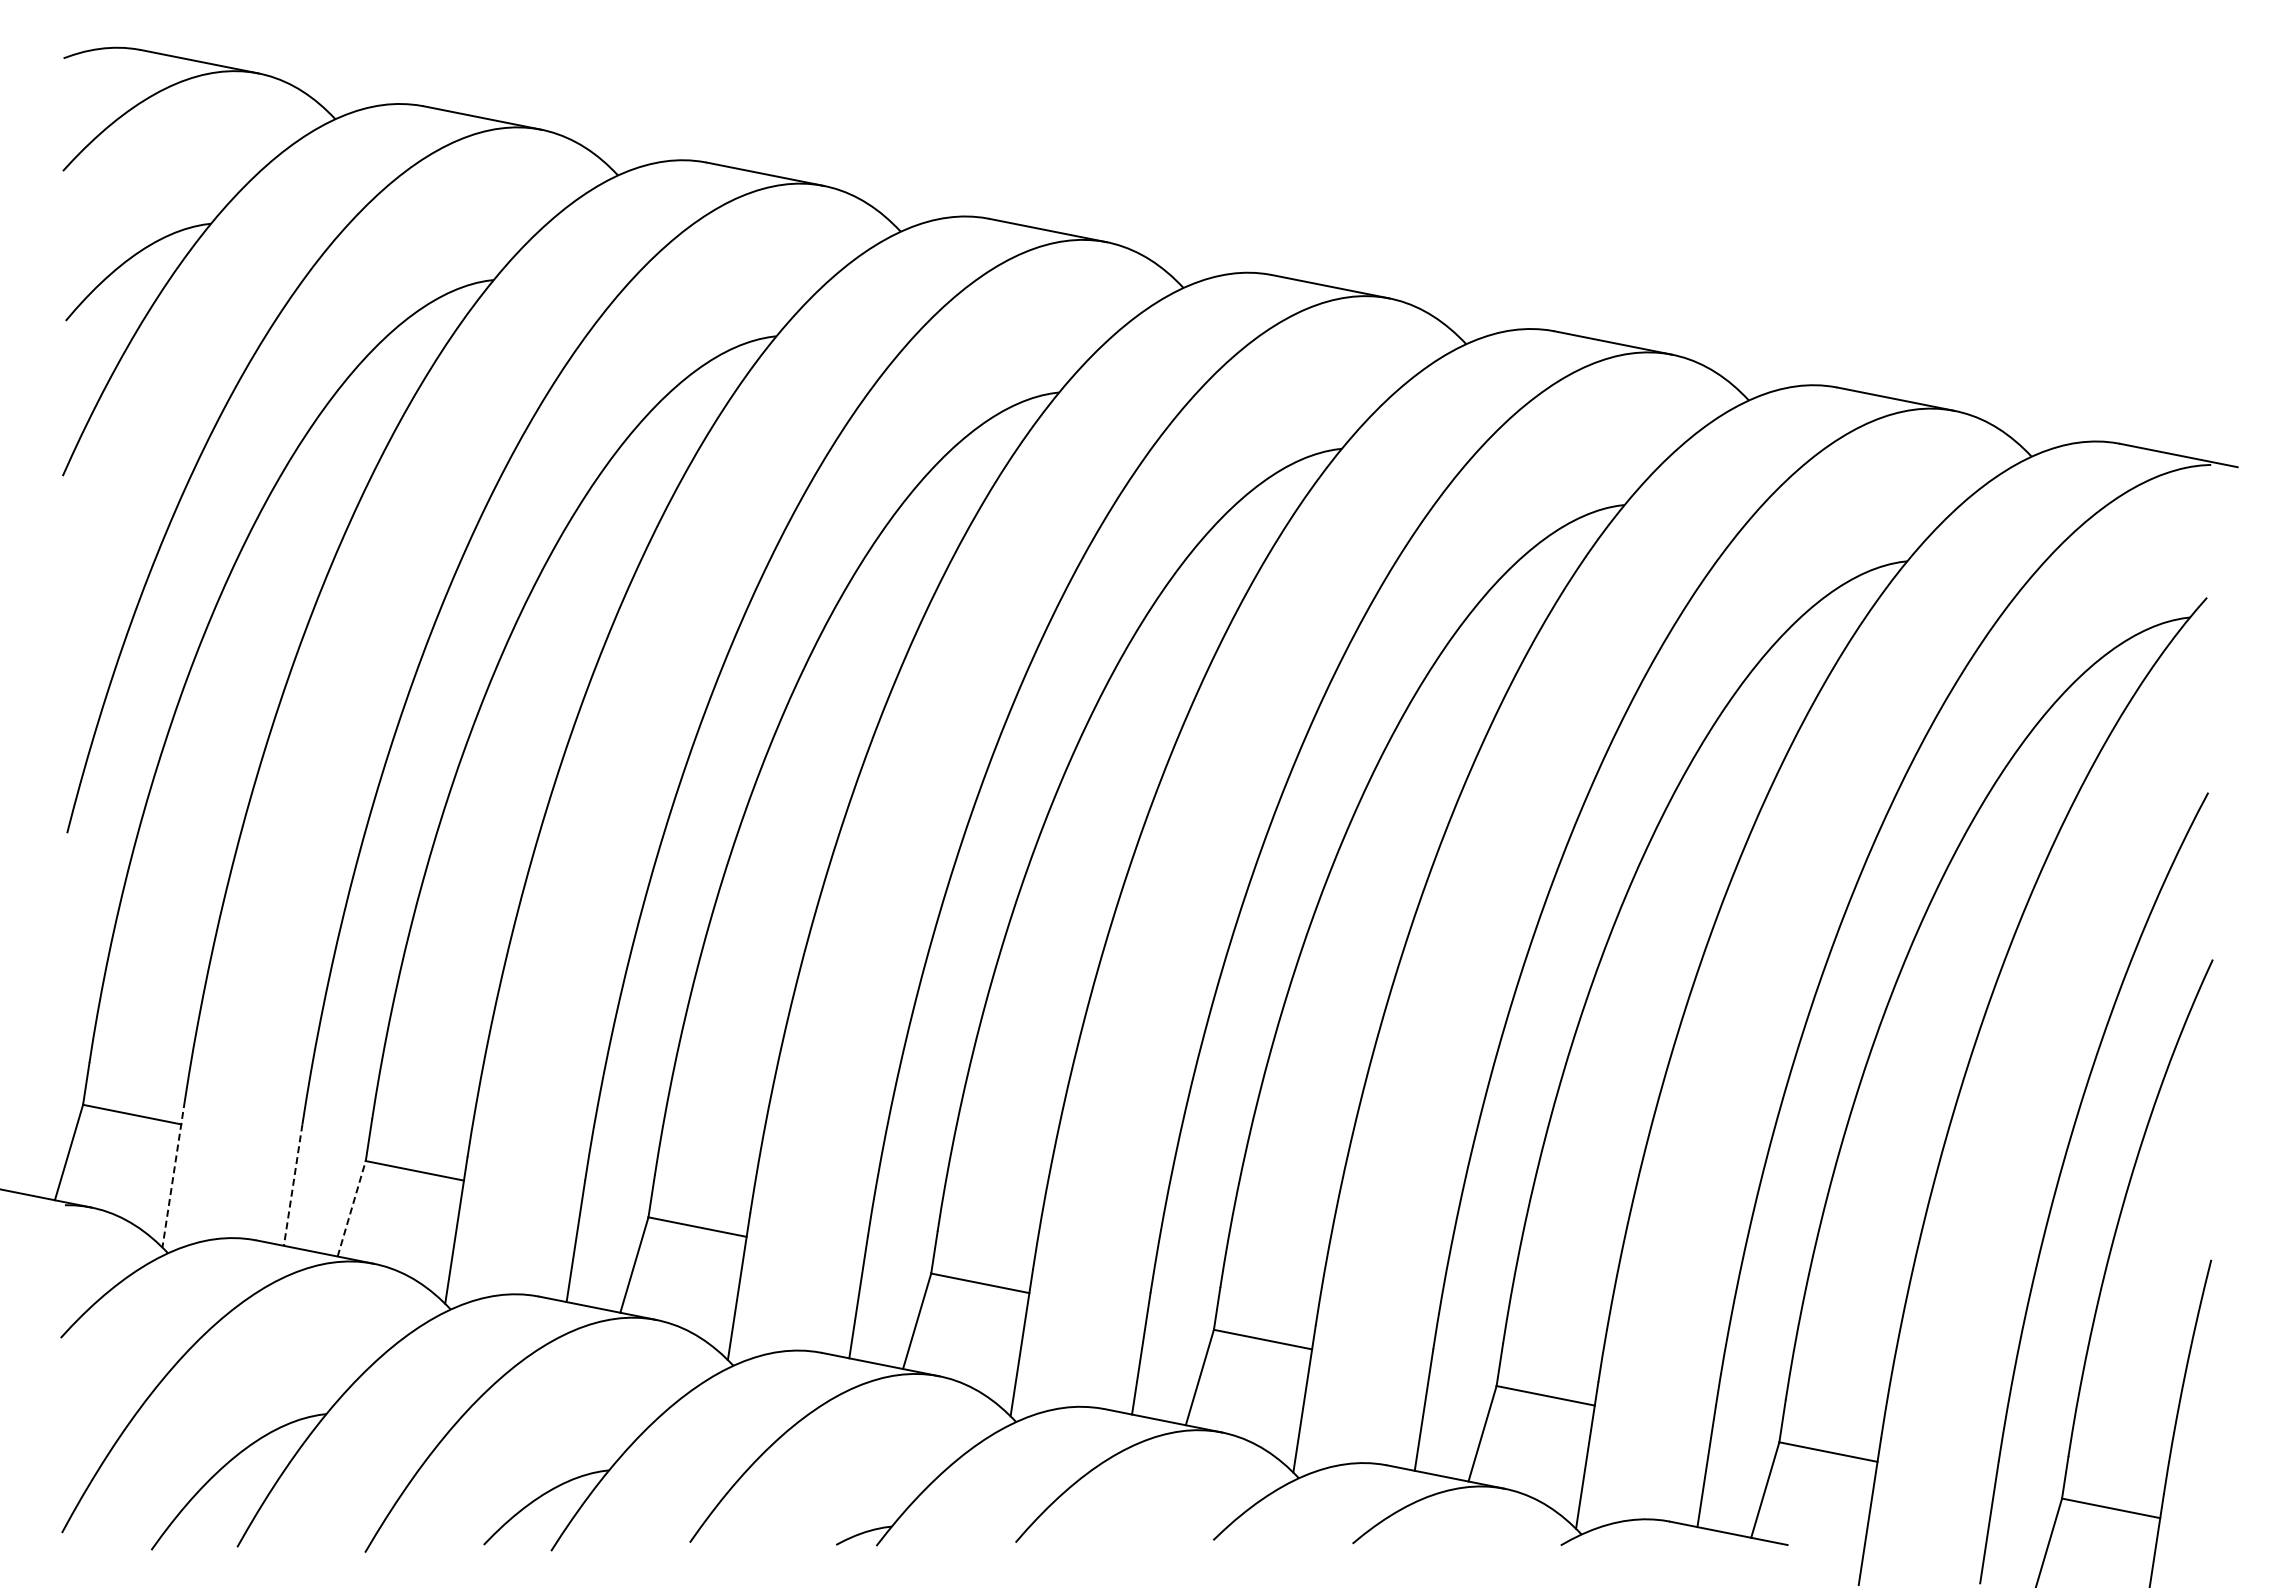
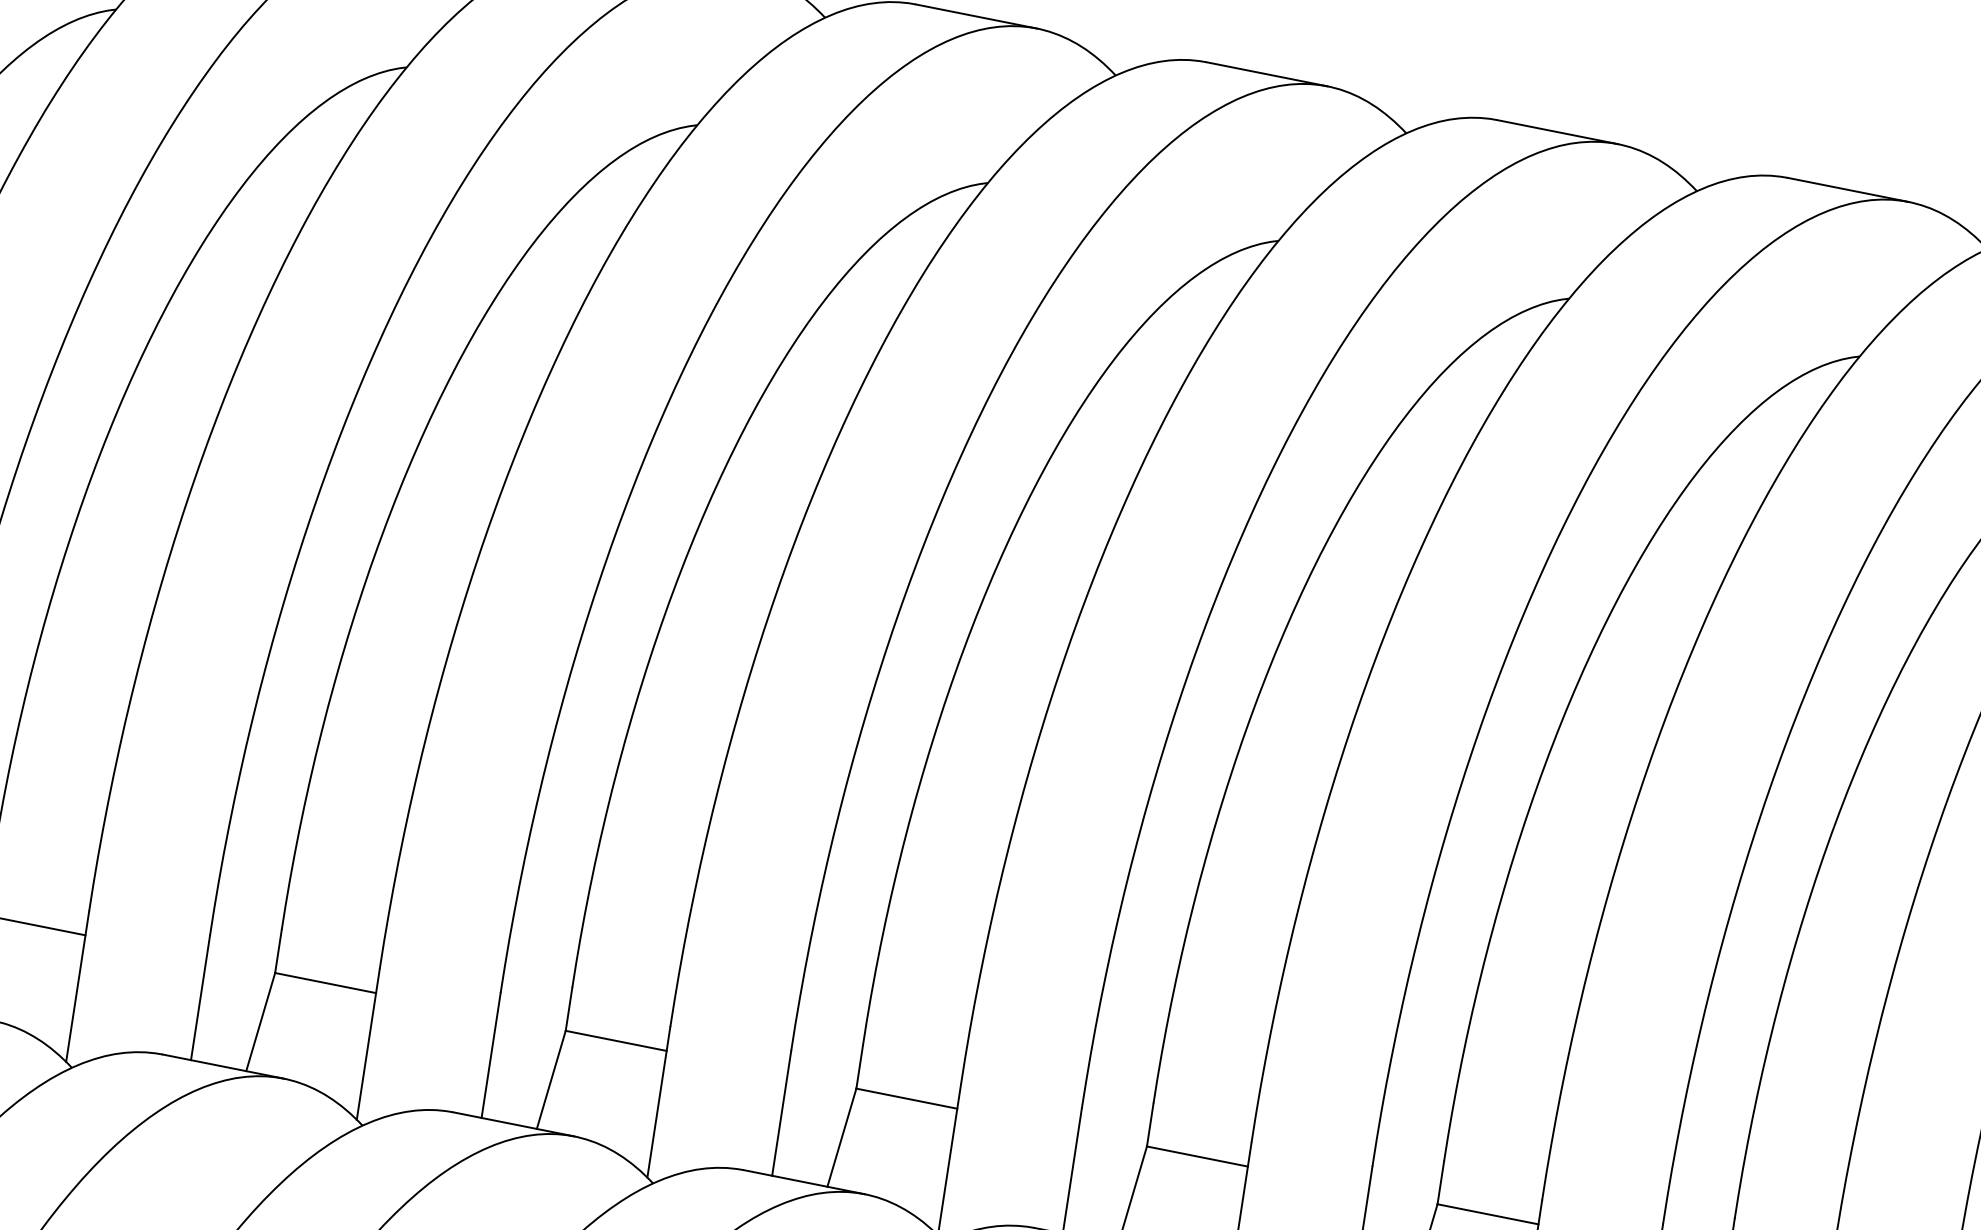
line: (173, 1174) -> (77, 986), dashed -> solid
line: (293, 1185) -> (200, 998), dashed -> solid
line: (351, 1208) -> (260, 1021), dashed -> solid

